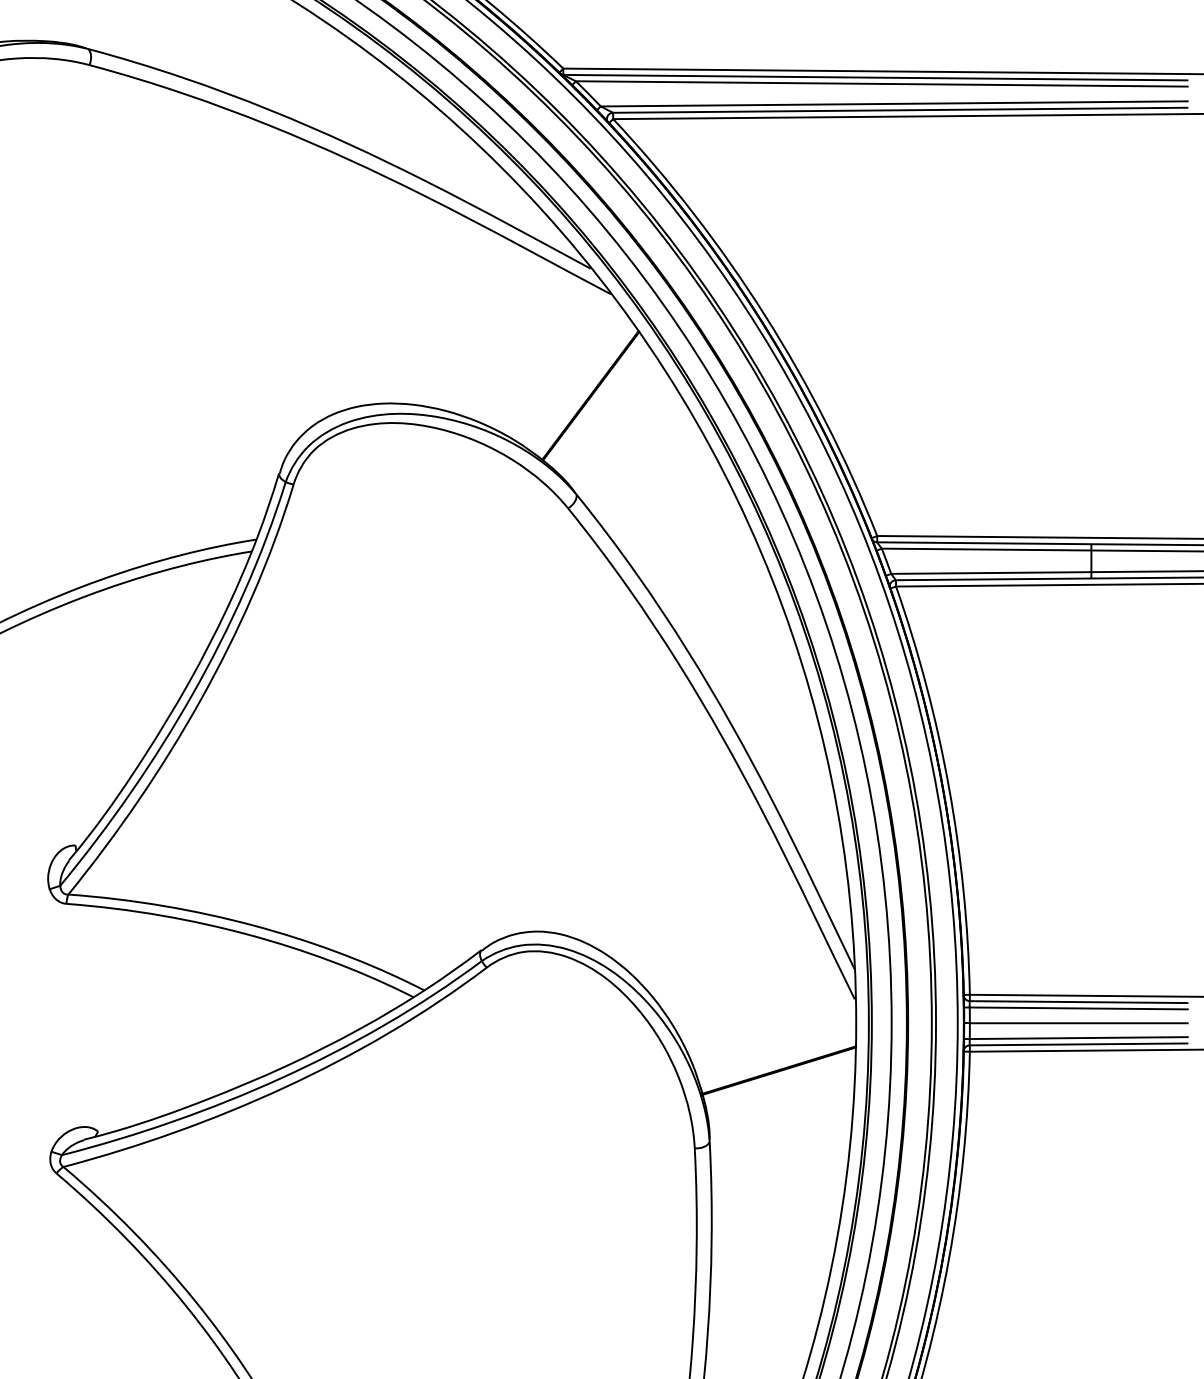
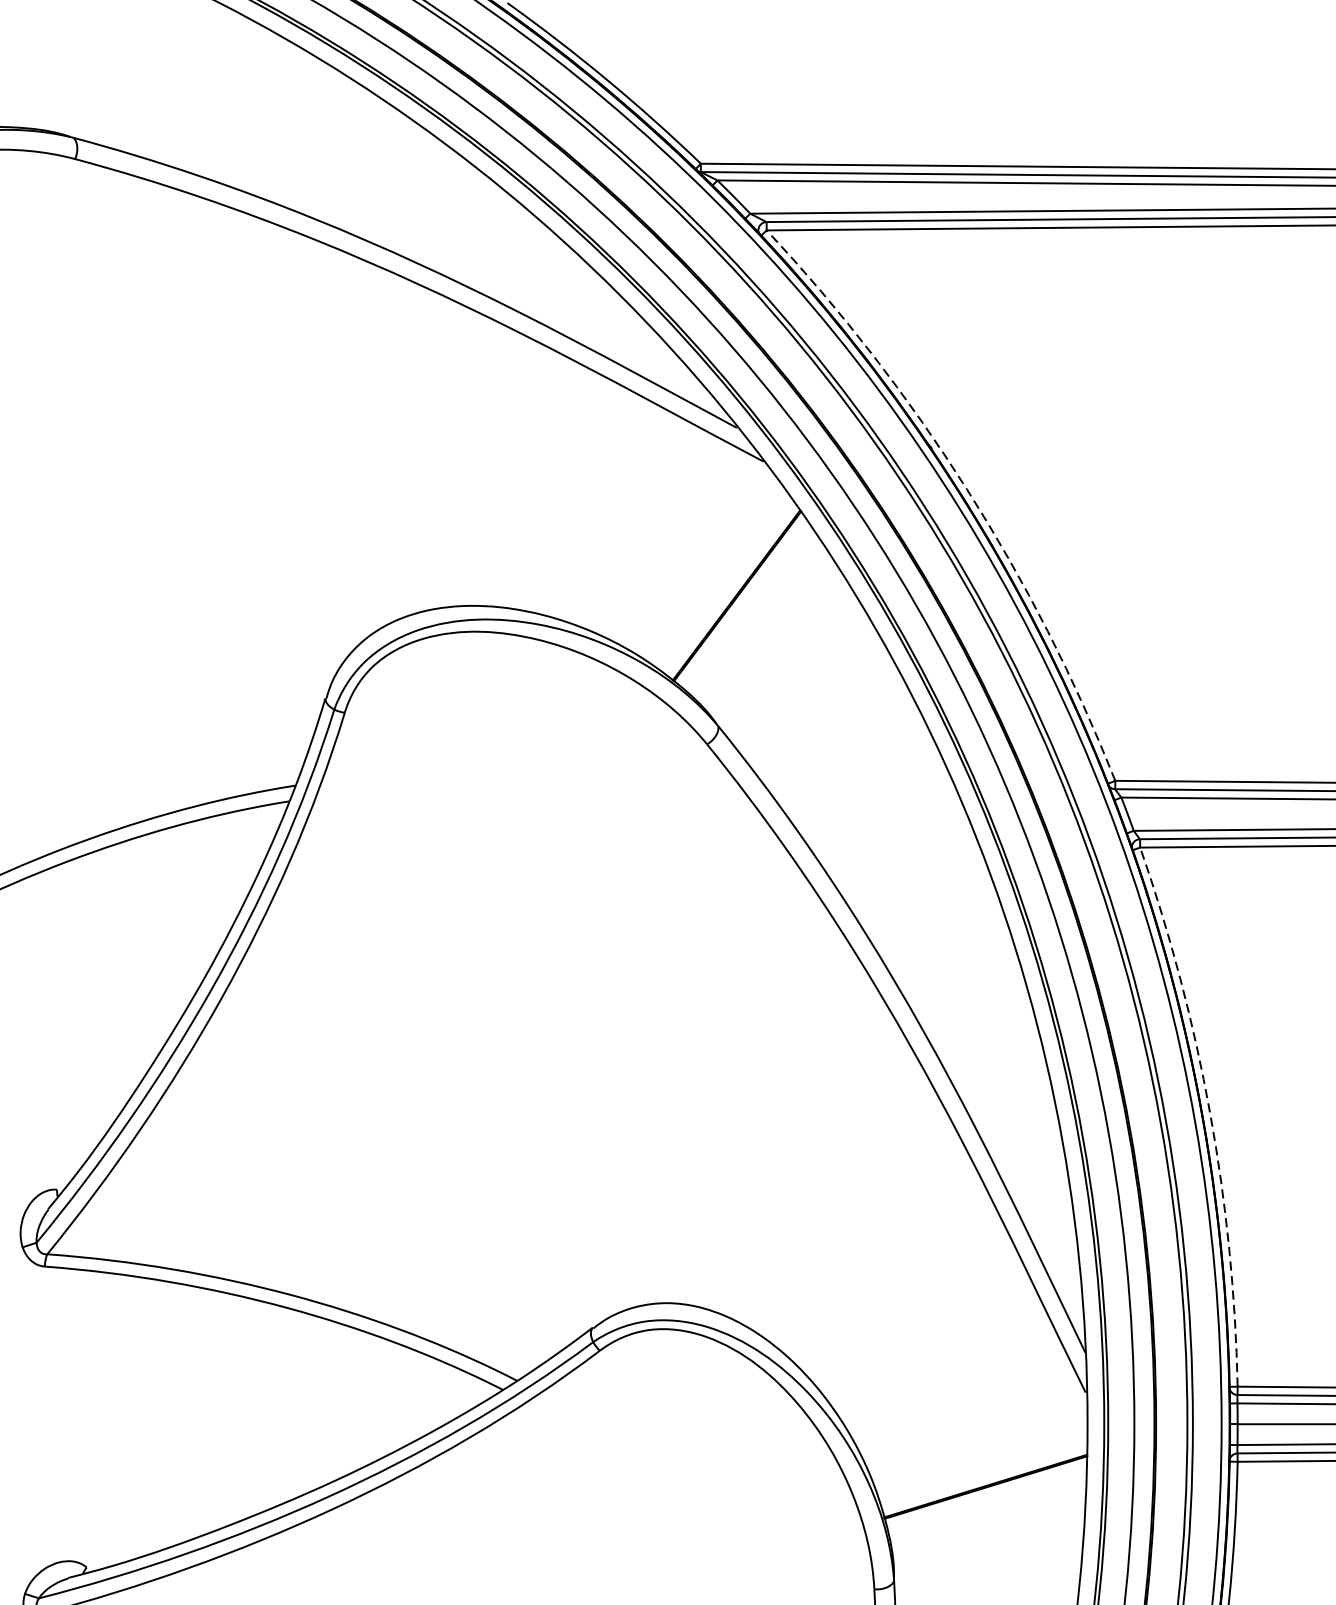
arc: (764, 315) -> (966, 489), solid -> dashed
arc: (949, 787) -> (1210, 1112), solid -> dashed

